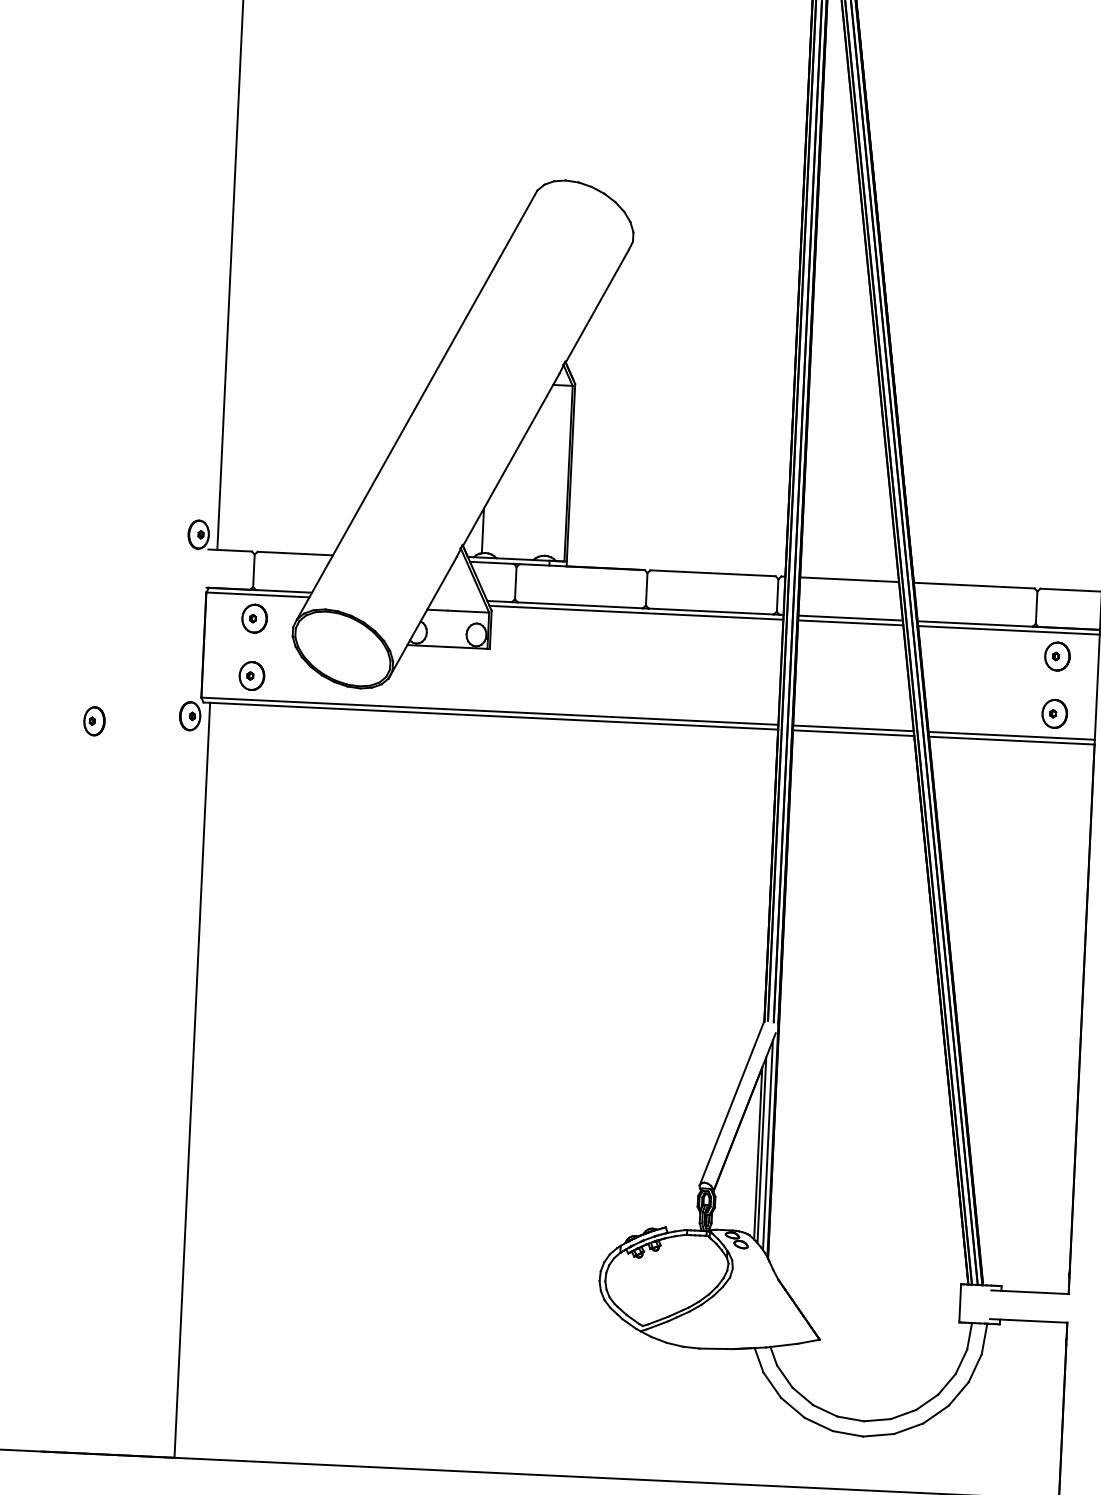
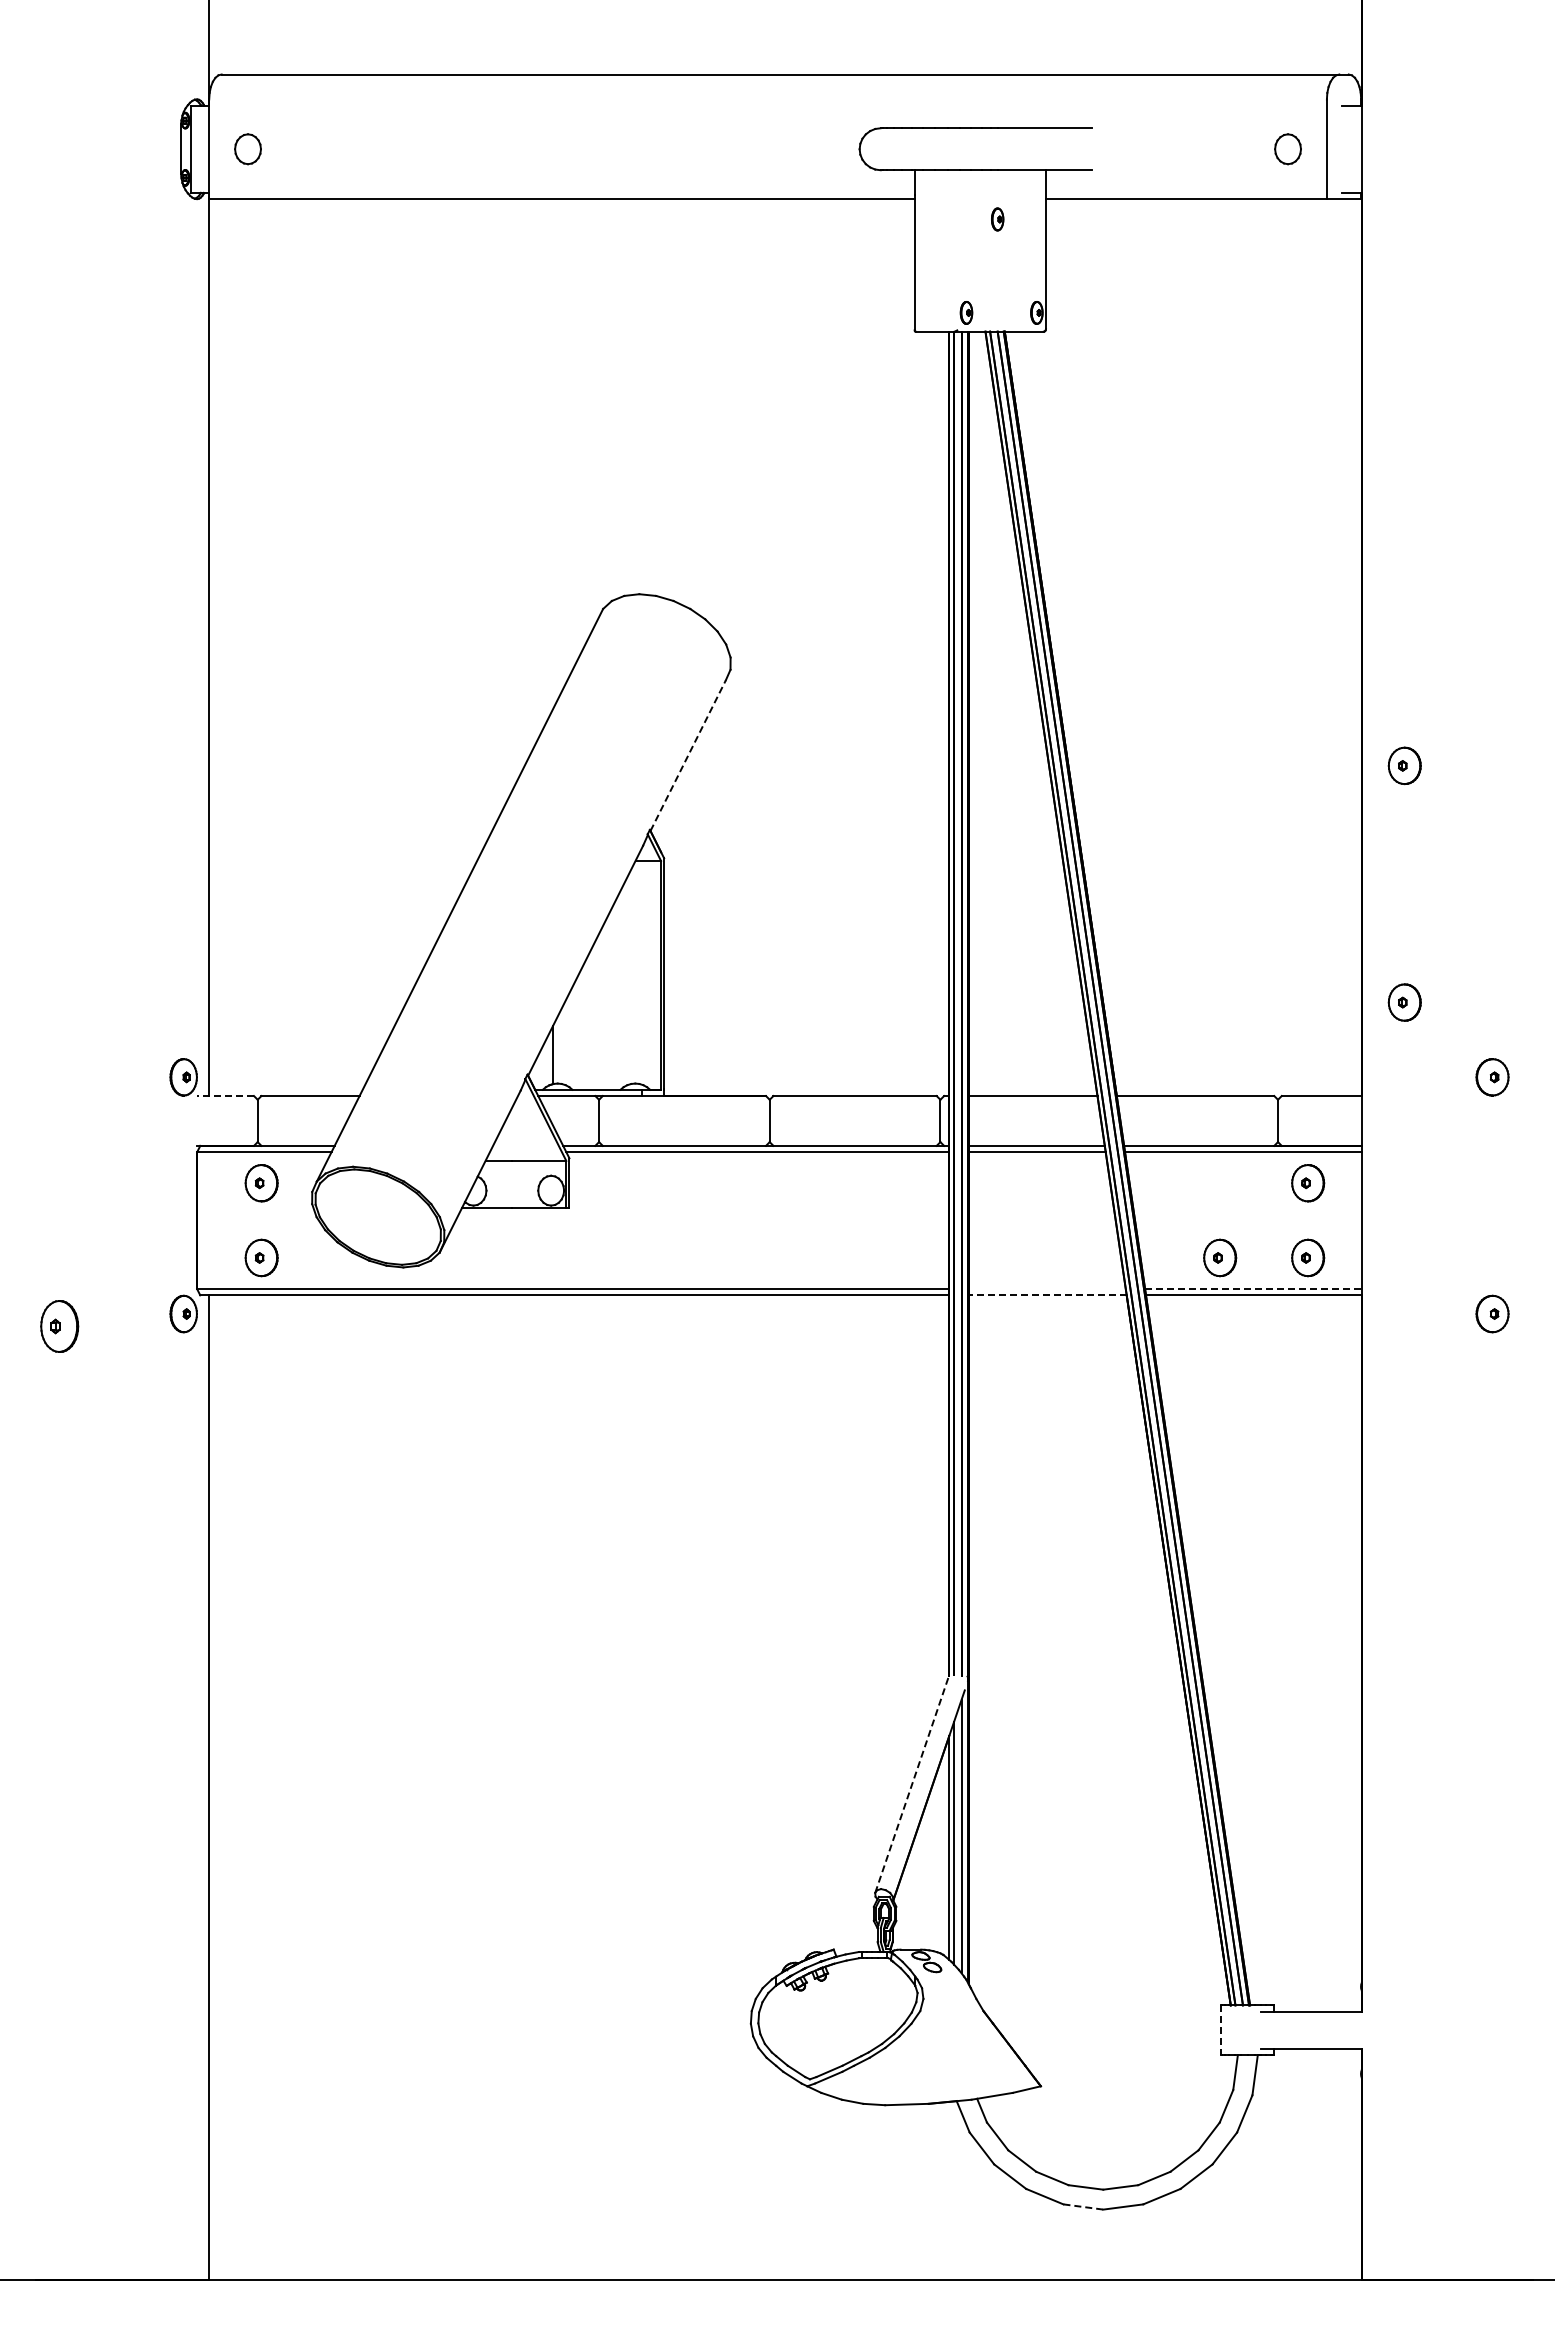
line: (597, 306) -> (688, 755), solid -> dashed
line: (230, 550) -> (225, 1096), solid -> dashed
part: (987, 710) -> (1220, 1257), added
part: (94, 721) -> (59, 1326), size x1.4
line: (852, 728) -> (1046, 1289), removed
line: (853, 733) -> (1047, 1295), solid -> dashed
line: (1011, 736) -> (1253, 1289), solid -> dashed
line: (732, 1102) -> (912, 1783), solid -> dashed
line: (960, 1303) -> (1221, 2030), solid -> dashed
line: (848, 1434) -> (1083, 2207), solid -> dashed

